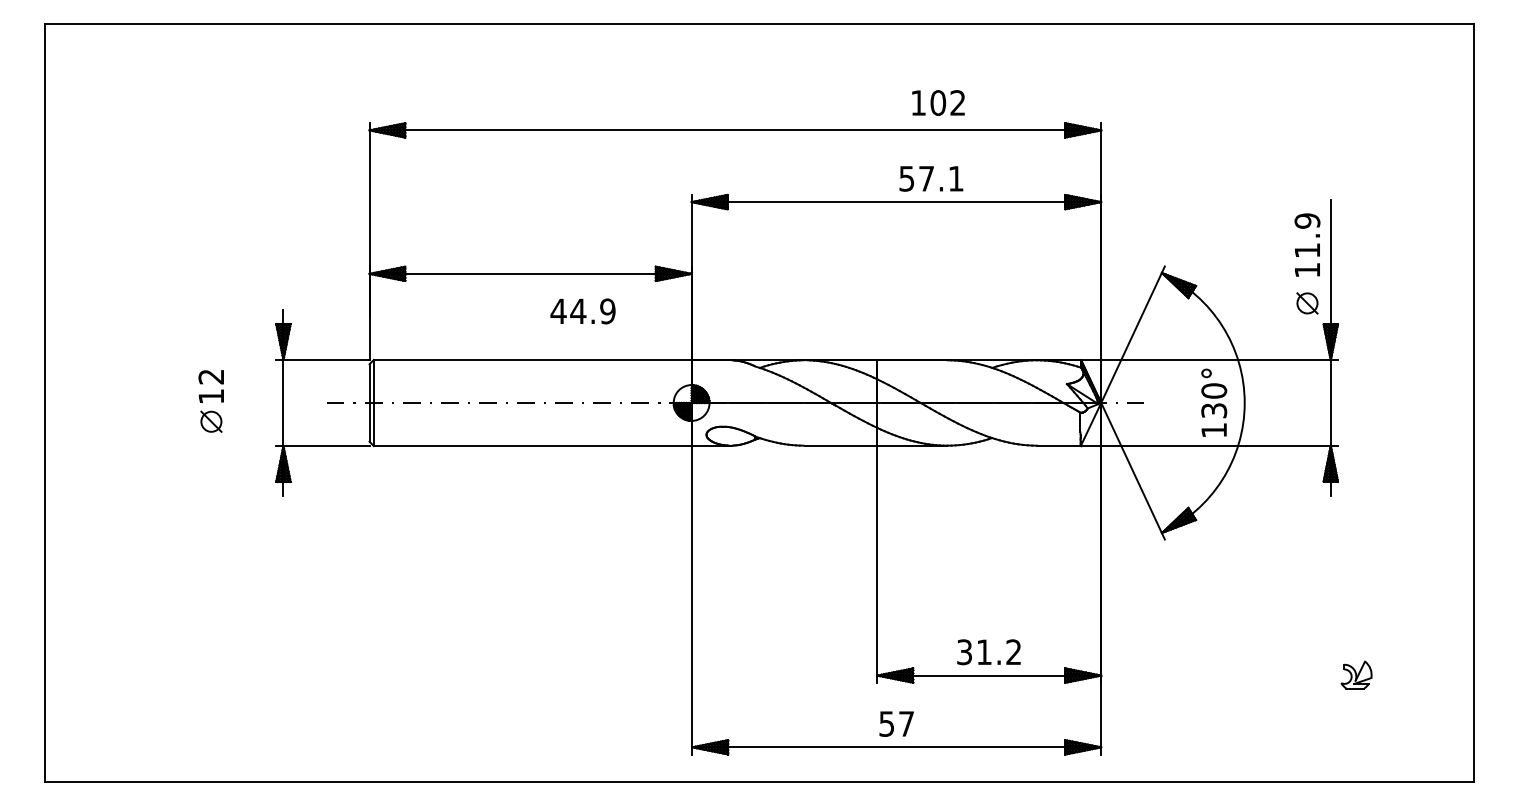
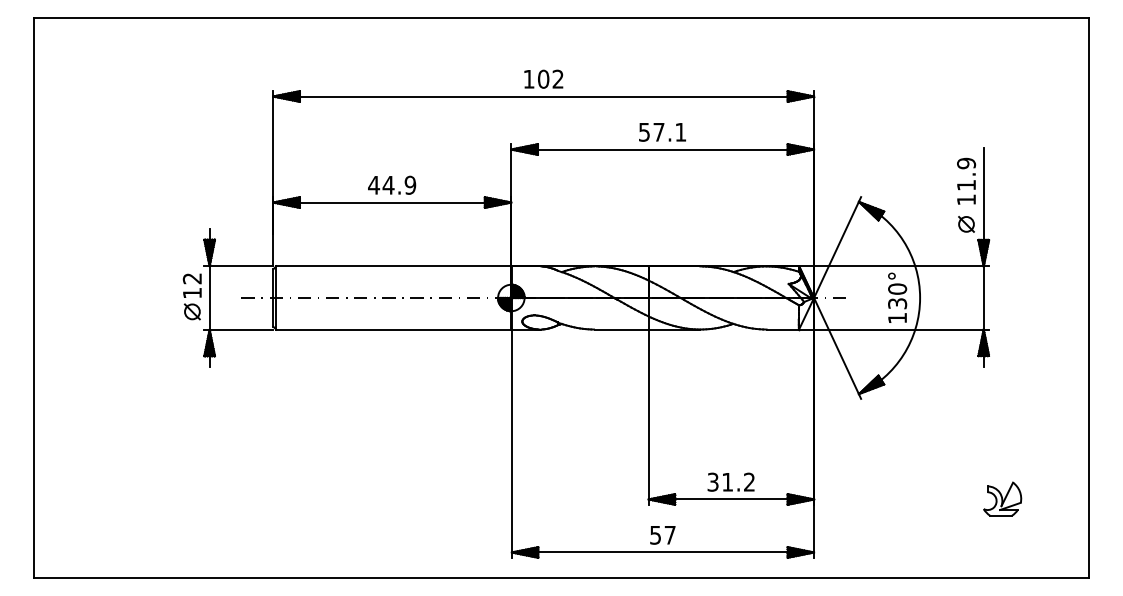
text: (938, 101) -> (543, 78), moved
text: (931, 179) -> (662, 132), moved
text: (583, 310) -> (392, 184), moved
part: (210, 400) -> (191, 296), moved
part: (1356, 674) -> (1002, 498), size x1.67

